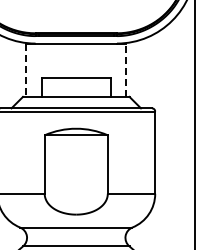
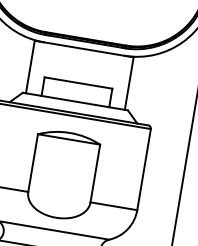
line: (26, 70) -> (30, 67), dashed -> solid
line: (126, 70) -> (129, 83), dashed -> solid

